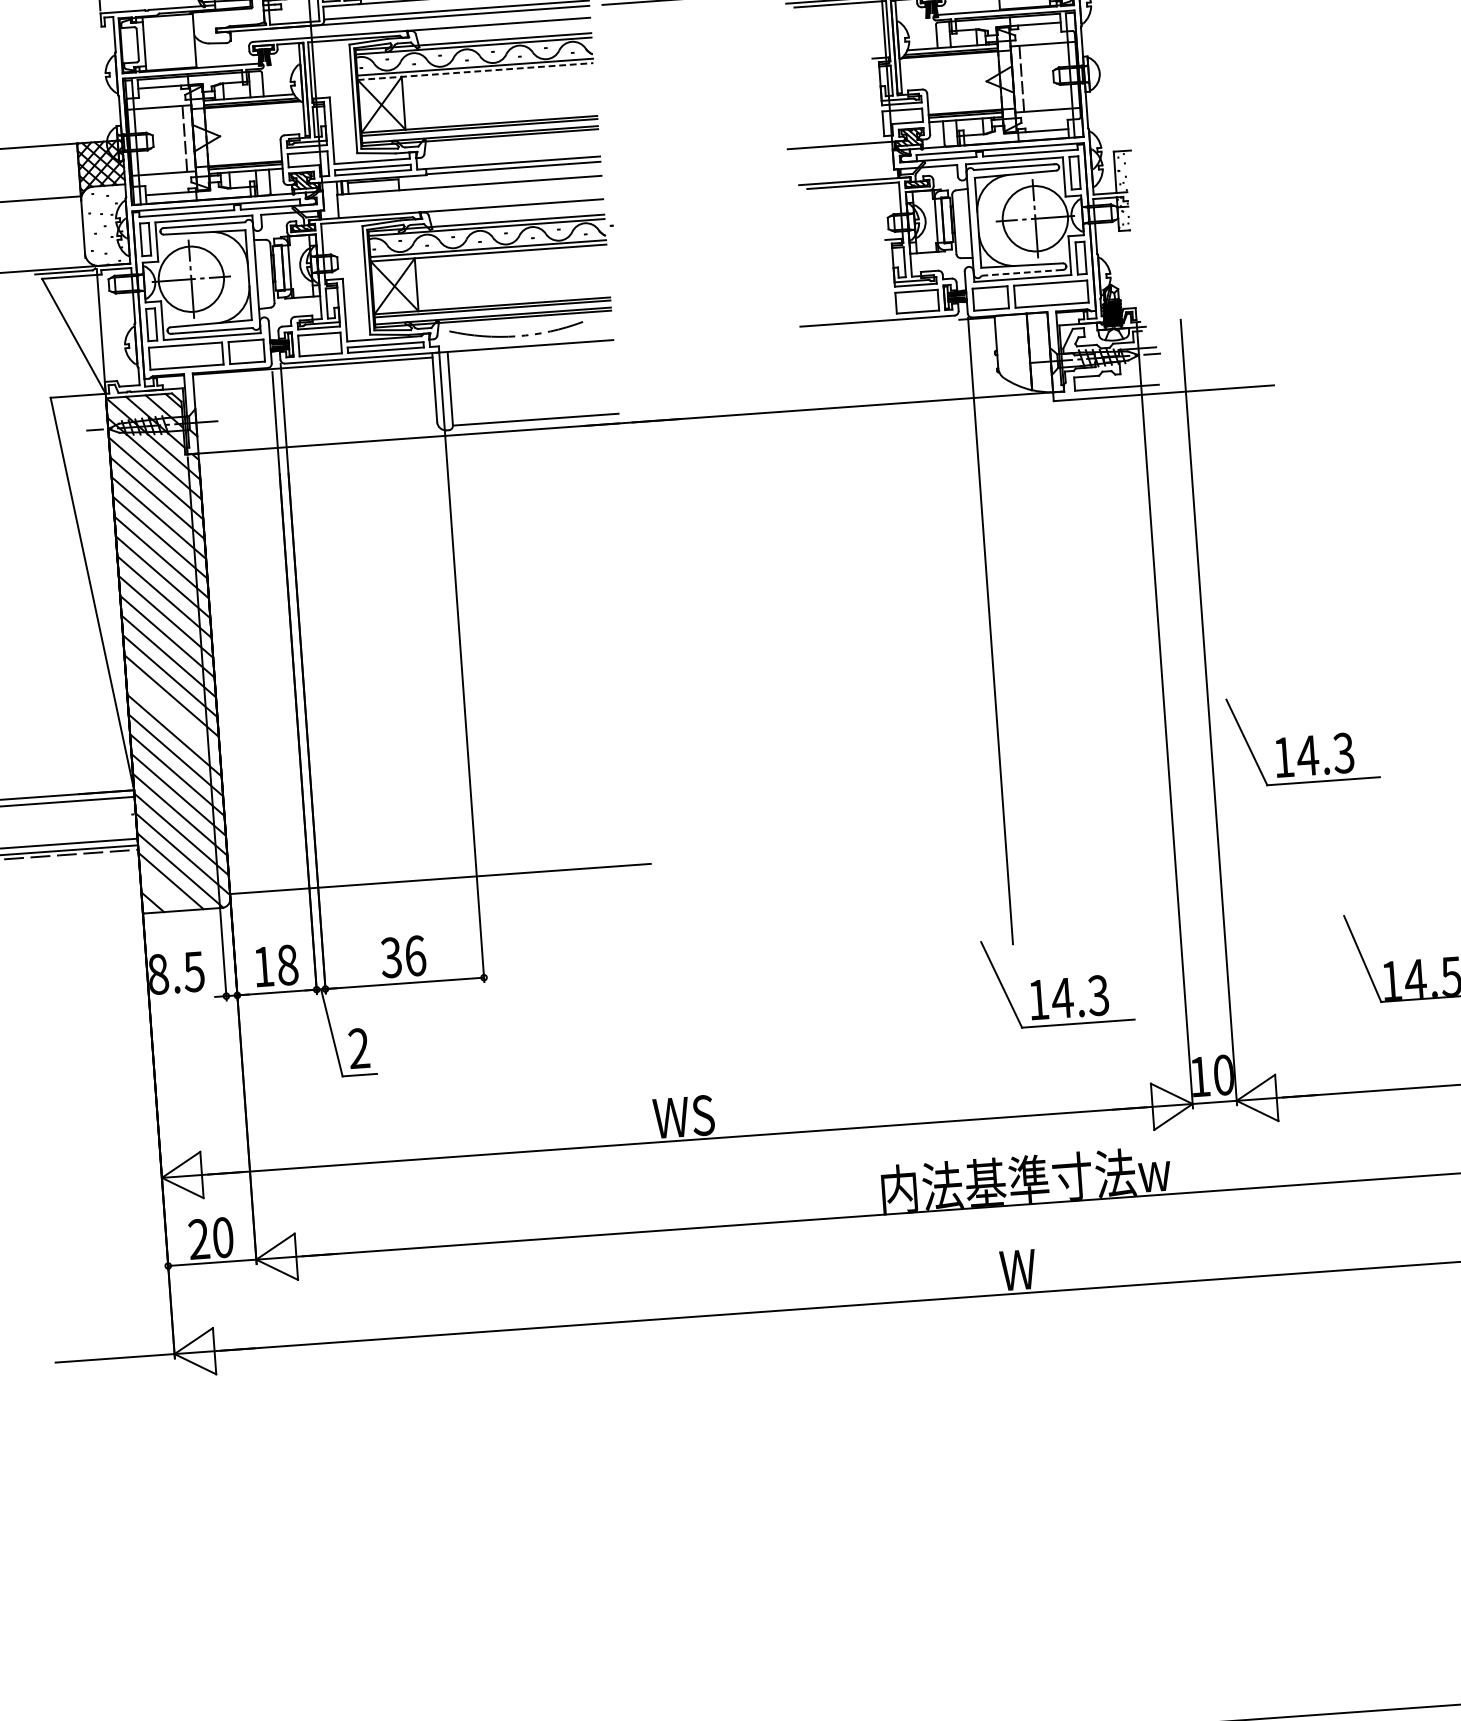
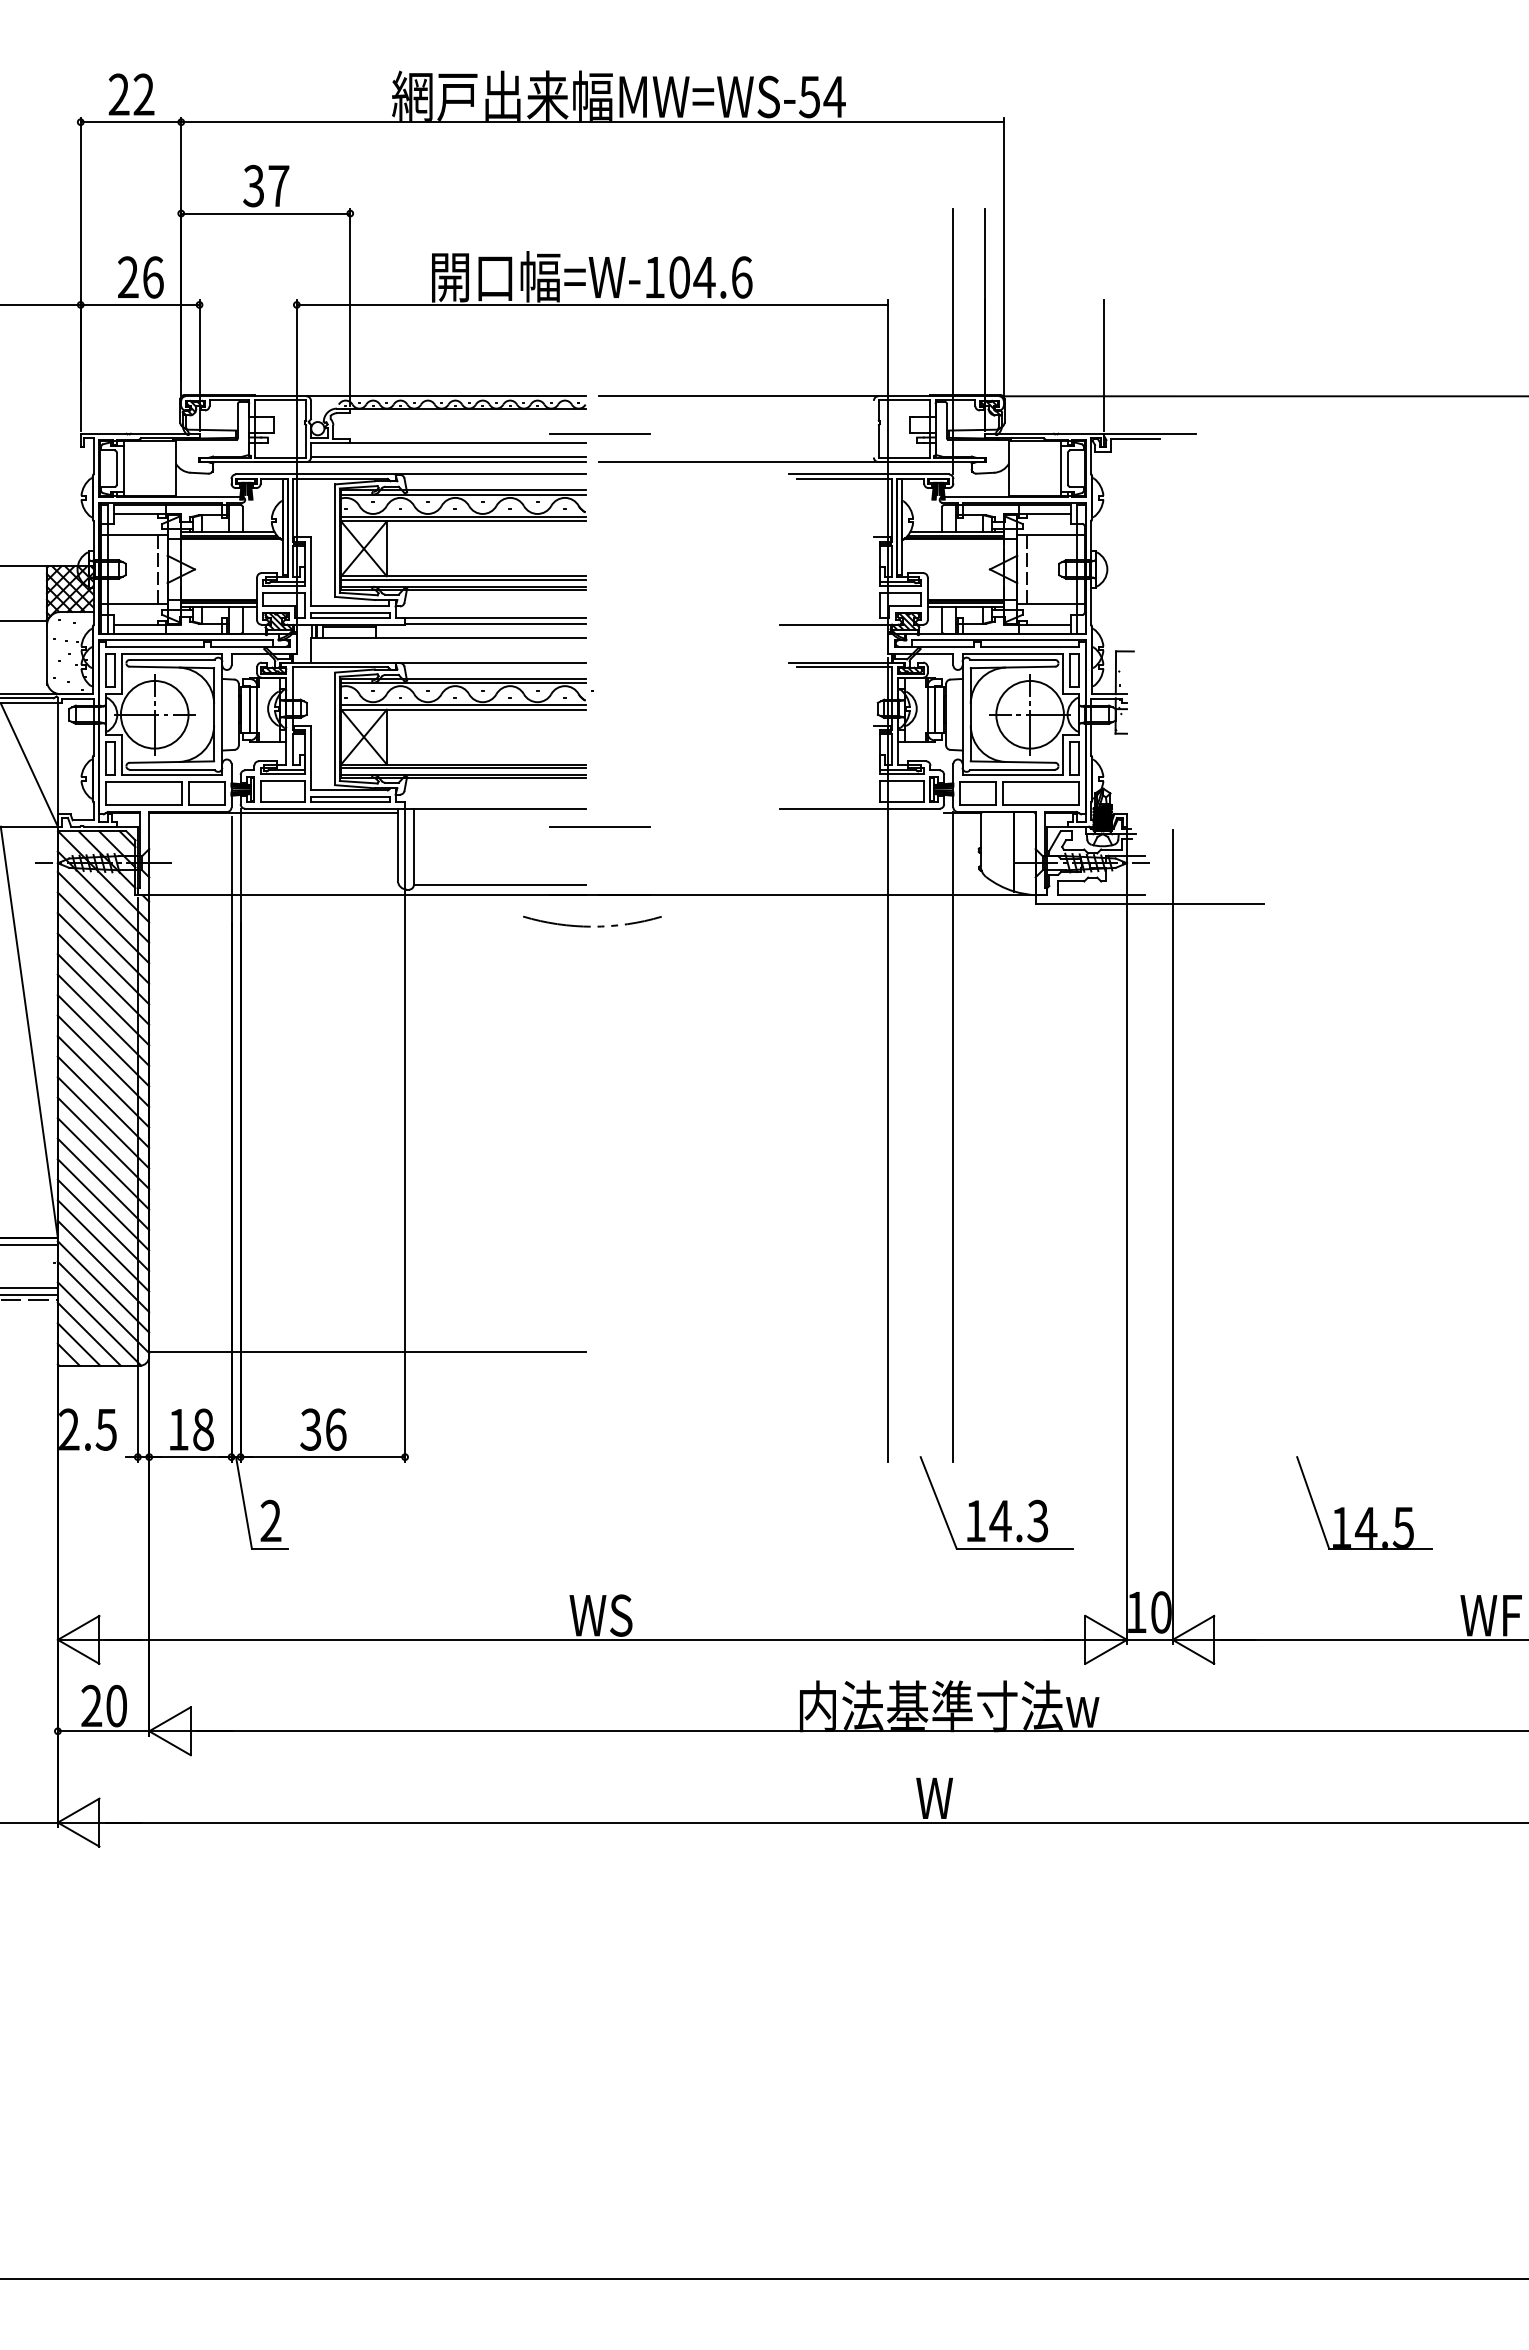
line: (475, 71) -> (463, 521), dashed -> solid
line: (1022, 272) -> (1012, 769), dashed -> solid
arc: (514, 335) -> (590, 925), moved
line: (627, 356) -> (599, 826), added
line: (922, 560) -> (888, 1059), added
line: (172, 715) -> (103, 1163), added
part: (1302, 738) -> (1267, 1270), removed
line: (161, 891) -> (78, 1344), added
text: (158, 974) -> (69, 1429), 8.5 -> 2.5

